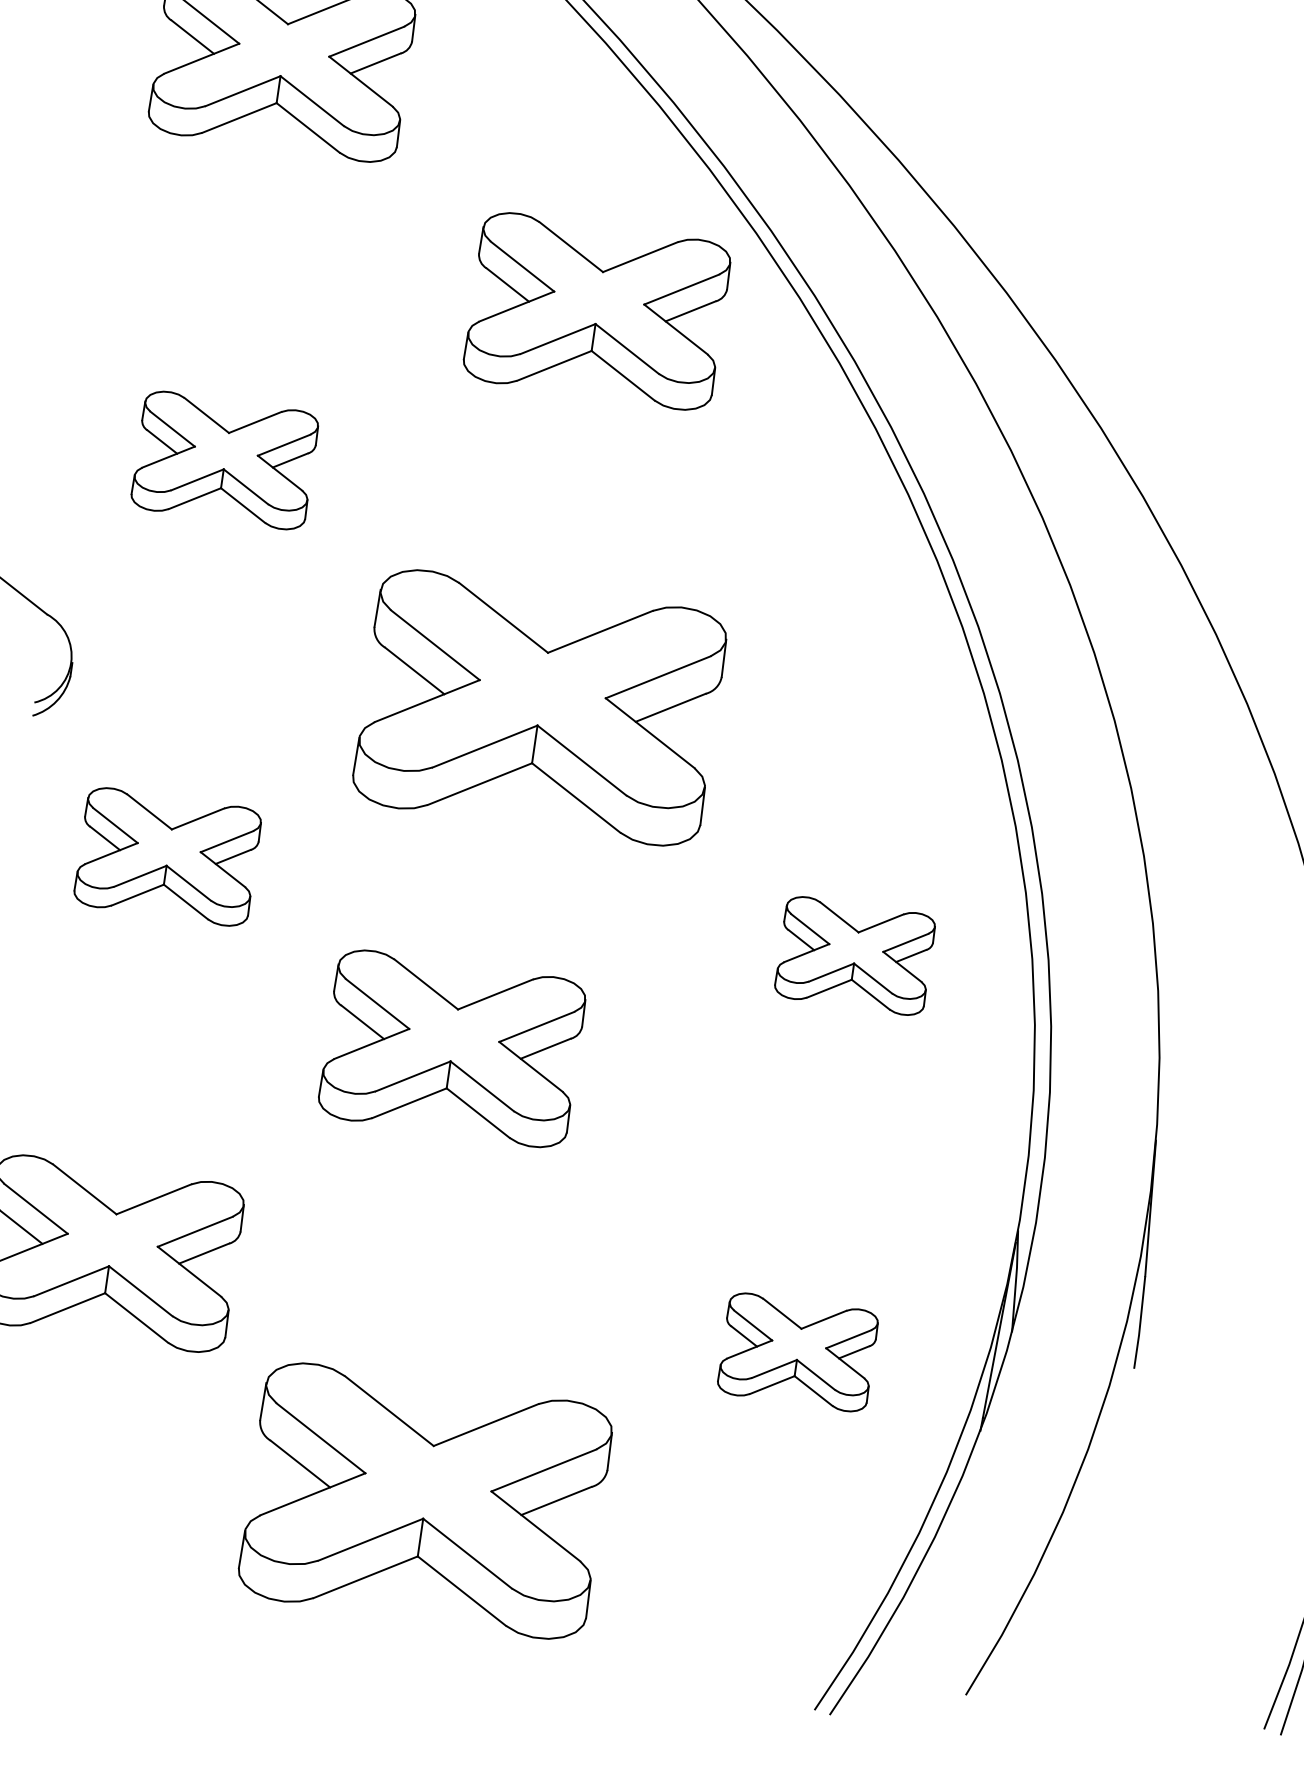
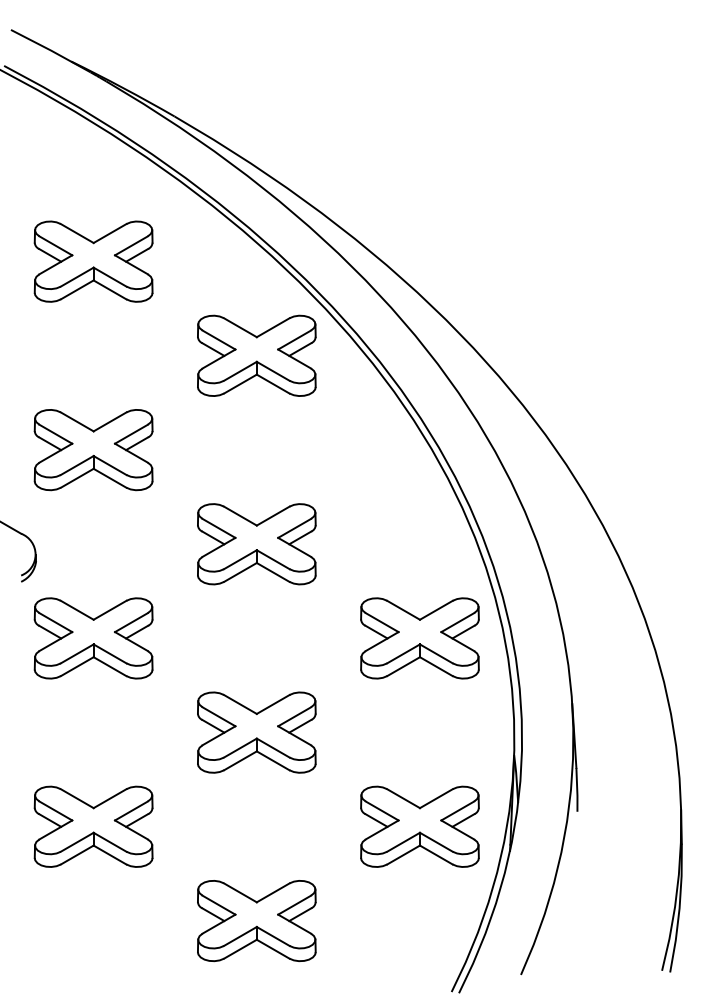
part: (224, 461) -> (93, 450), size x1.43
part: (539, 708) -> (256, 544), size x0.71
part: (167, 857) -> (93, 638), size x1.43
part: (854, 955) -> (419, 638), size x1.67
part: (451, 1048) -> (256, 732), moved
part: (797, 1351) -> (419, 826), size x1.67
part: (425, 1502) -> (256, 921), size x0.71

